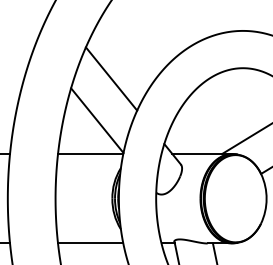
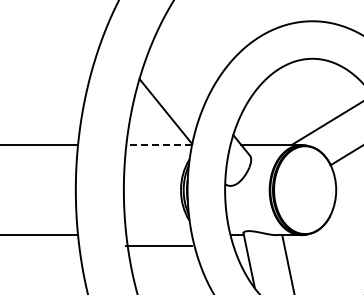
line: (111, 78) -> (180, 69), removed
line: (90, 154) -> (159, 145), solid -> dashed
line: (90, 243) -> (159, 246), moved

